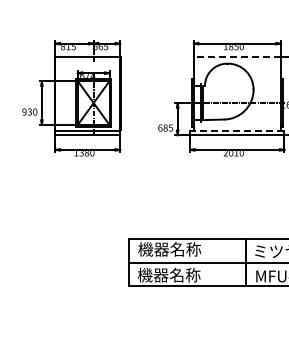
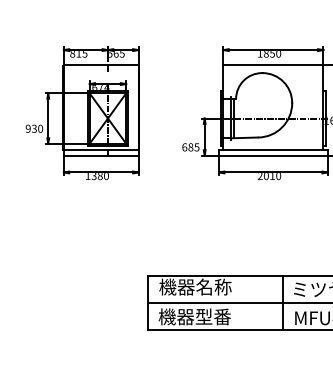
line: (236, 56) -> (272, 64), dashed -> solid
line: (236, 130) -> (272, 150), dashed -> solid
text: (184, 274) -> (212, 316), 機器名称 -> 機器型番

